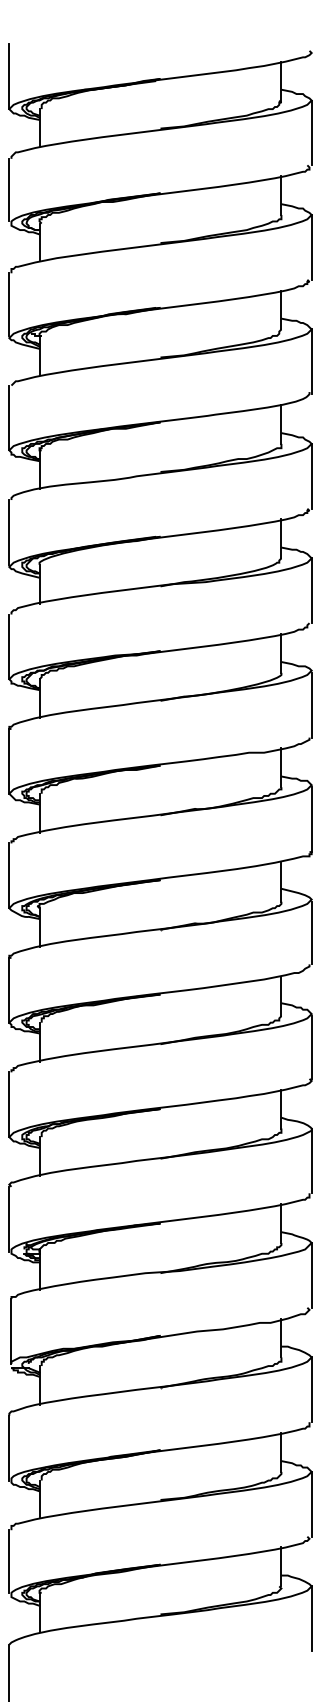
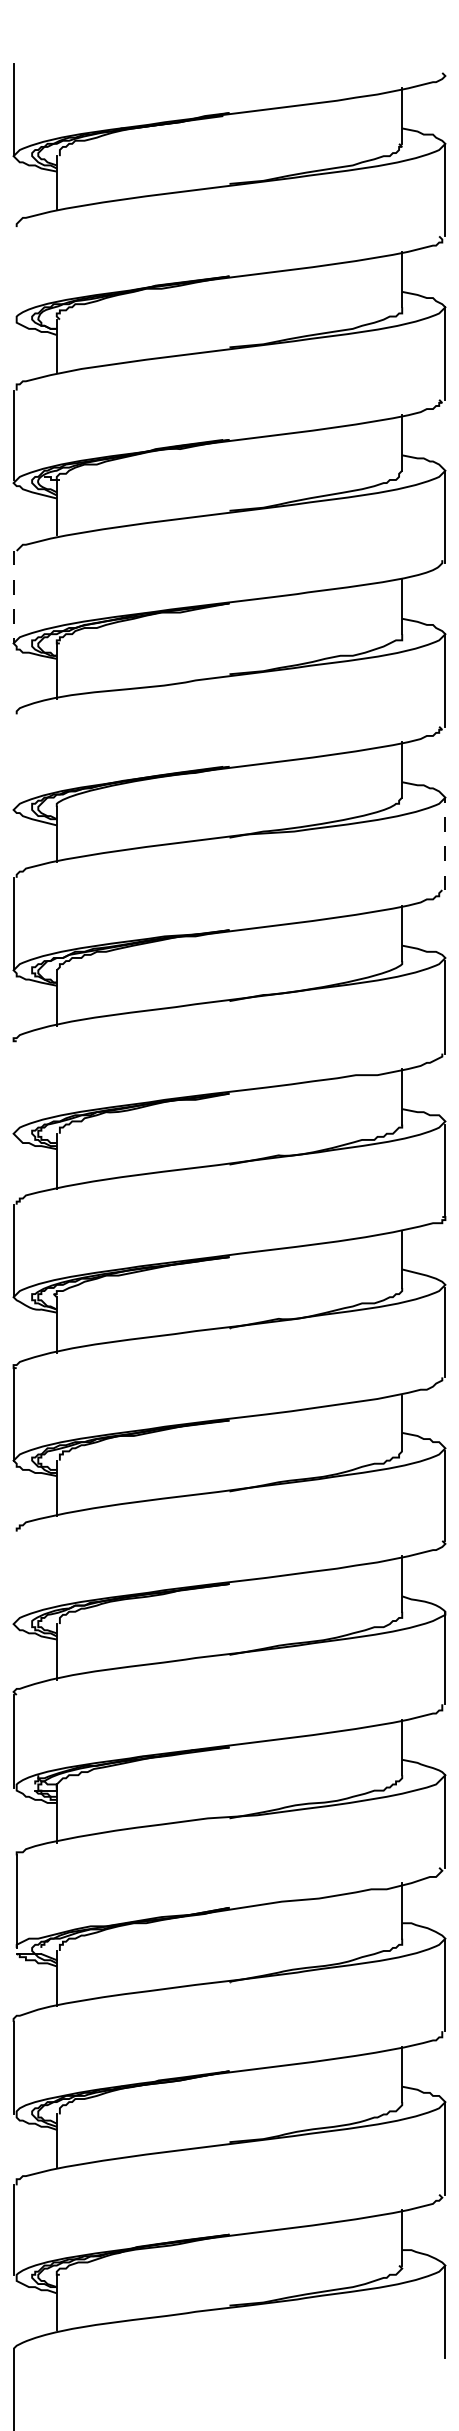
line: (9, 189) -> (13, 271), removed
line: (9, 418) -> (13, 597), solid -> dashed
line: (9, 532) -> (13, 760), removed
line: (311, 590) -> (445, 843), solid -> dashed
line: (9, 761) -> (13, 1087), removed
line: (9, 1104) -> (13, 1577), removed

